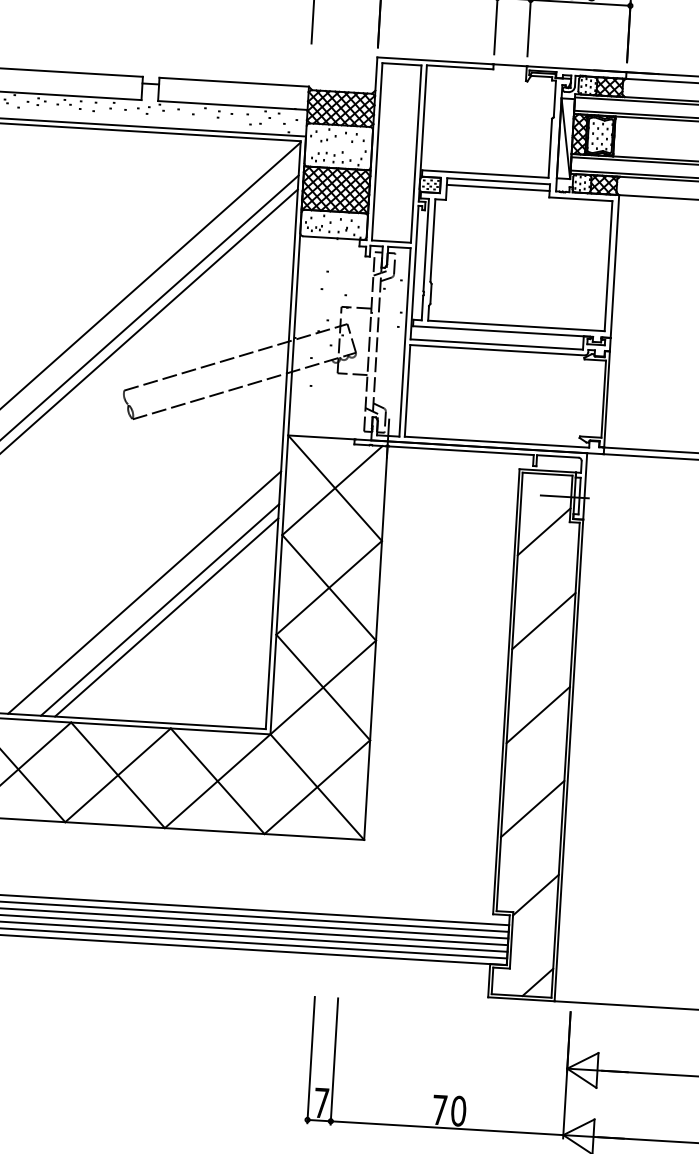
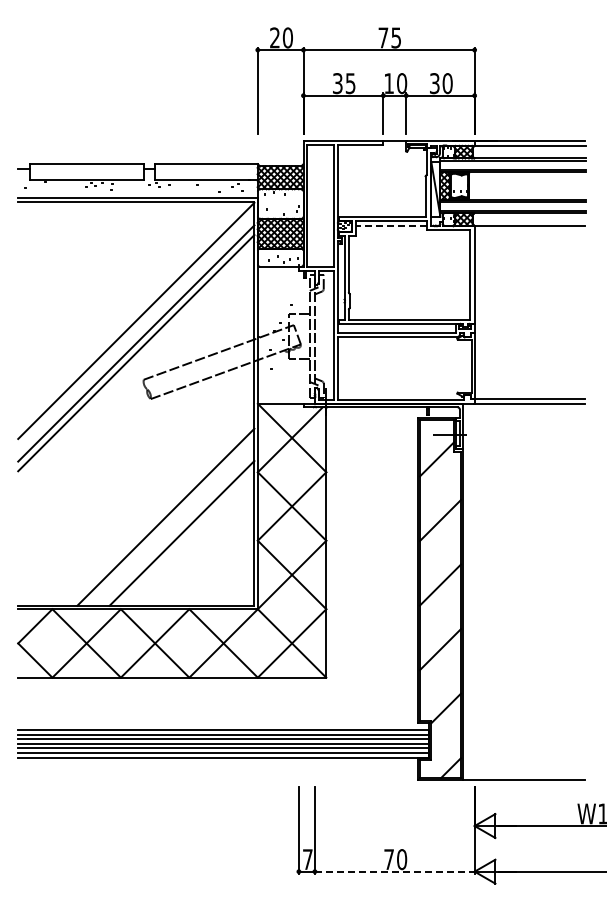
line: (498, 187) -> (391, 225), solid -> dashed
line: (159, 609) -> (176, 528), removed
line: (446, 1127) -> (394, 871), solid -> dashed

